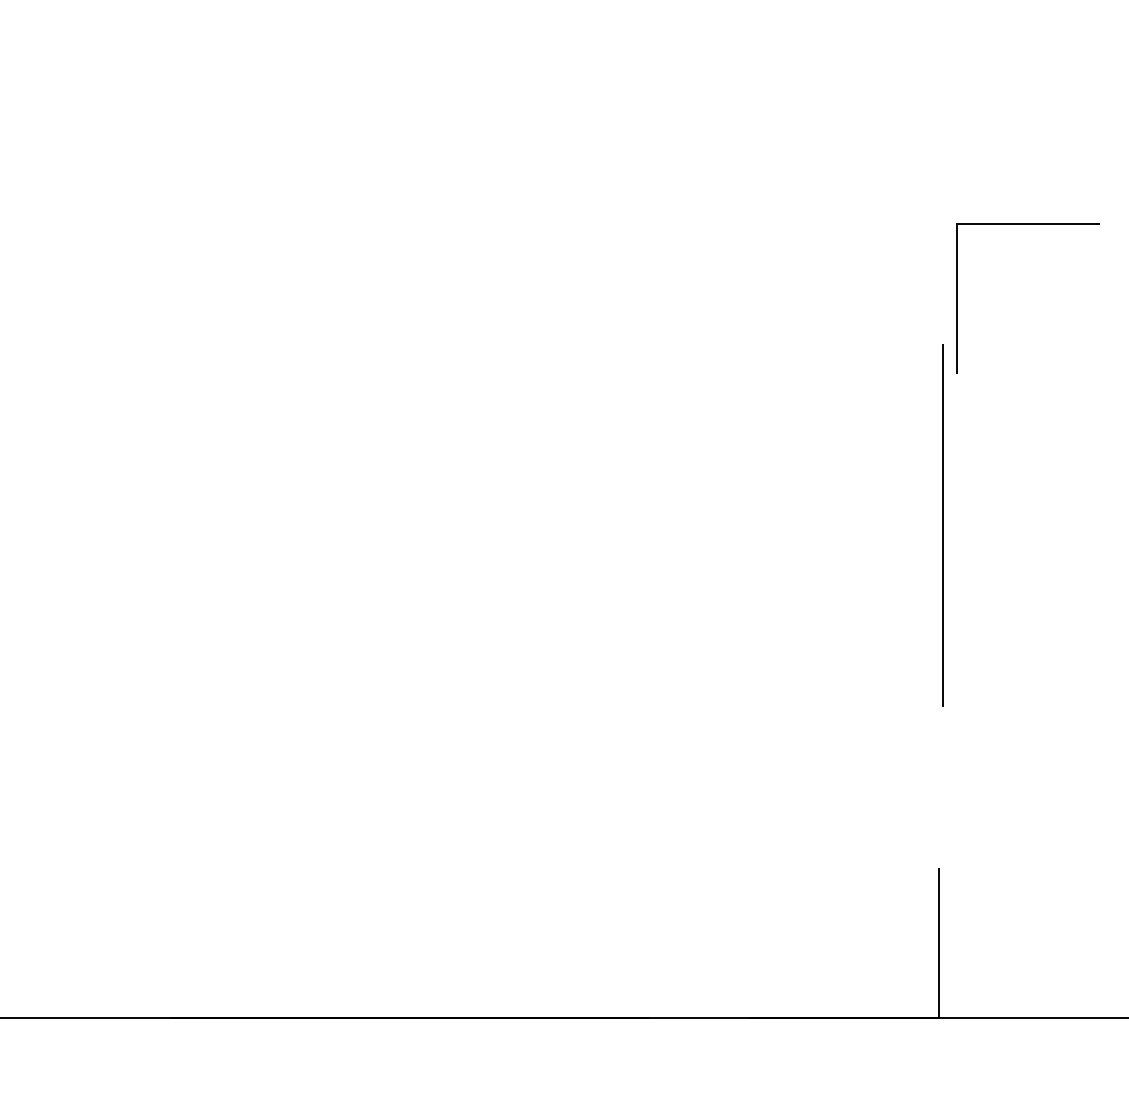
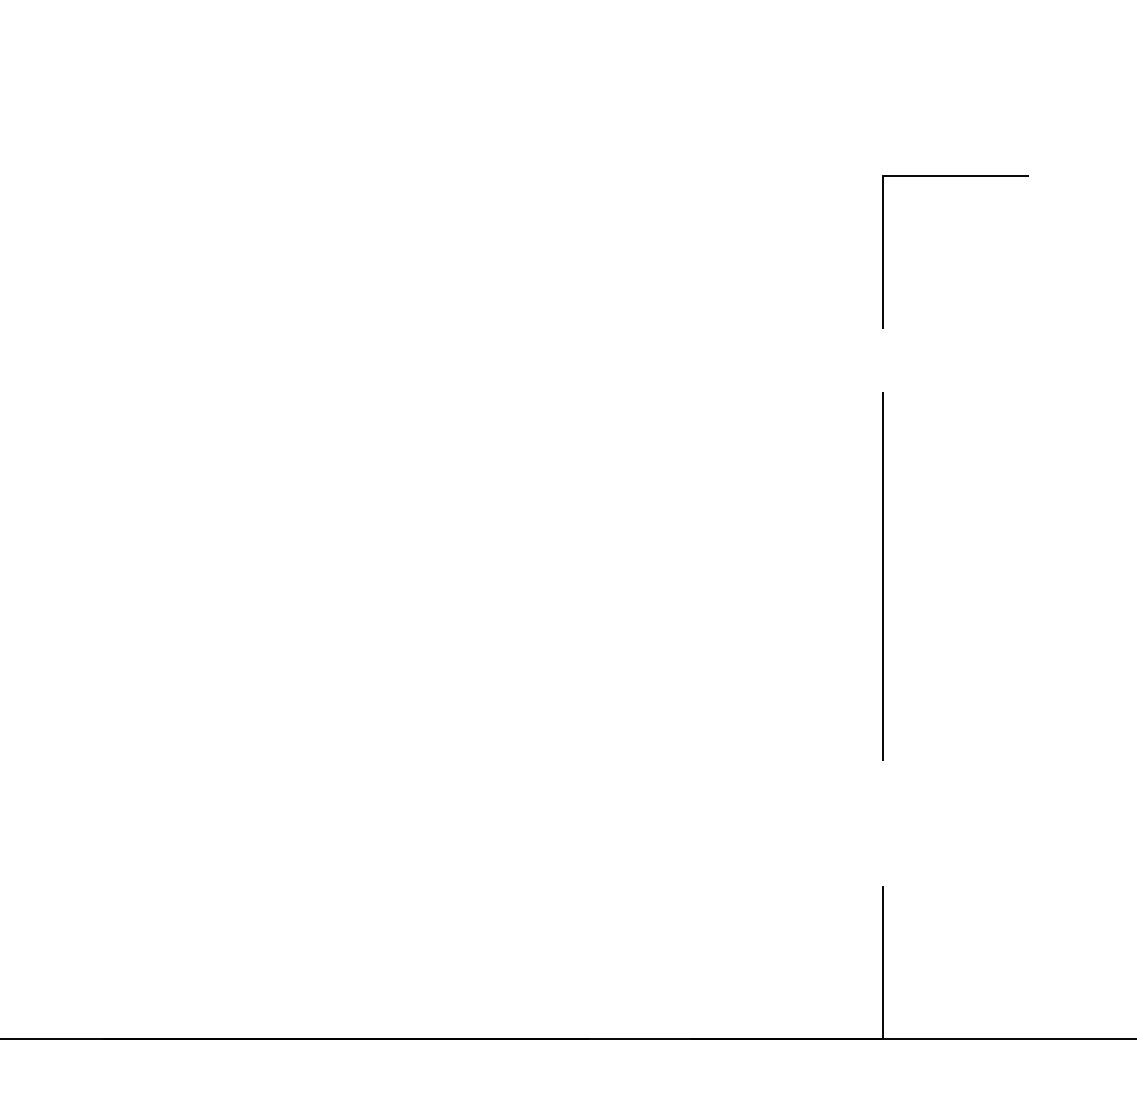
line: (957, 298) -> (883, 252), moved
line: (942, 525) -> (882, 576), moved

